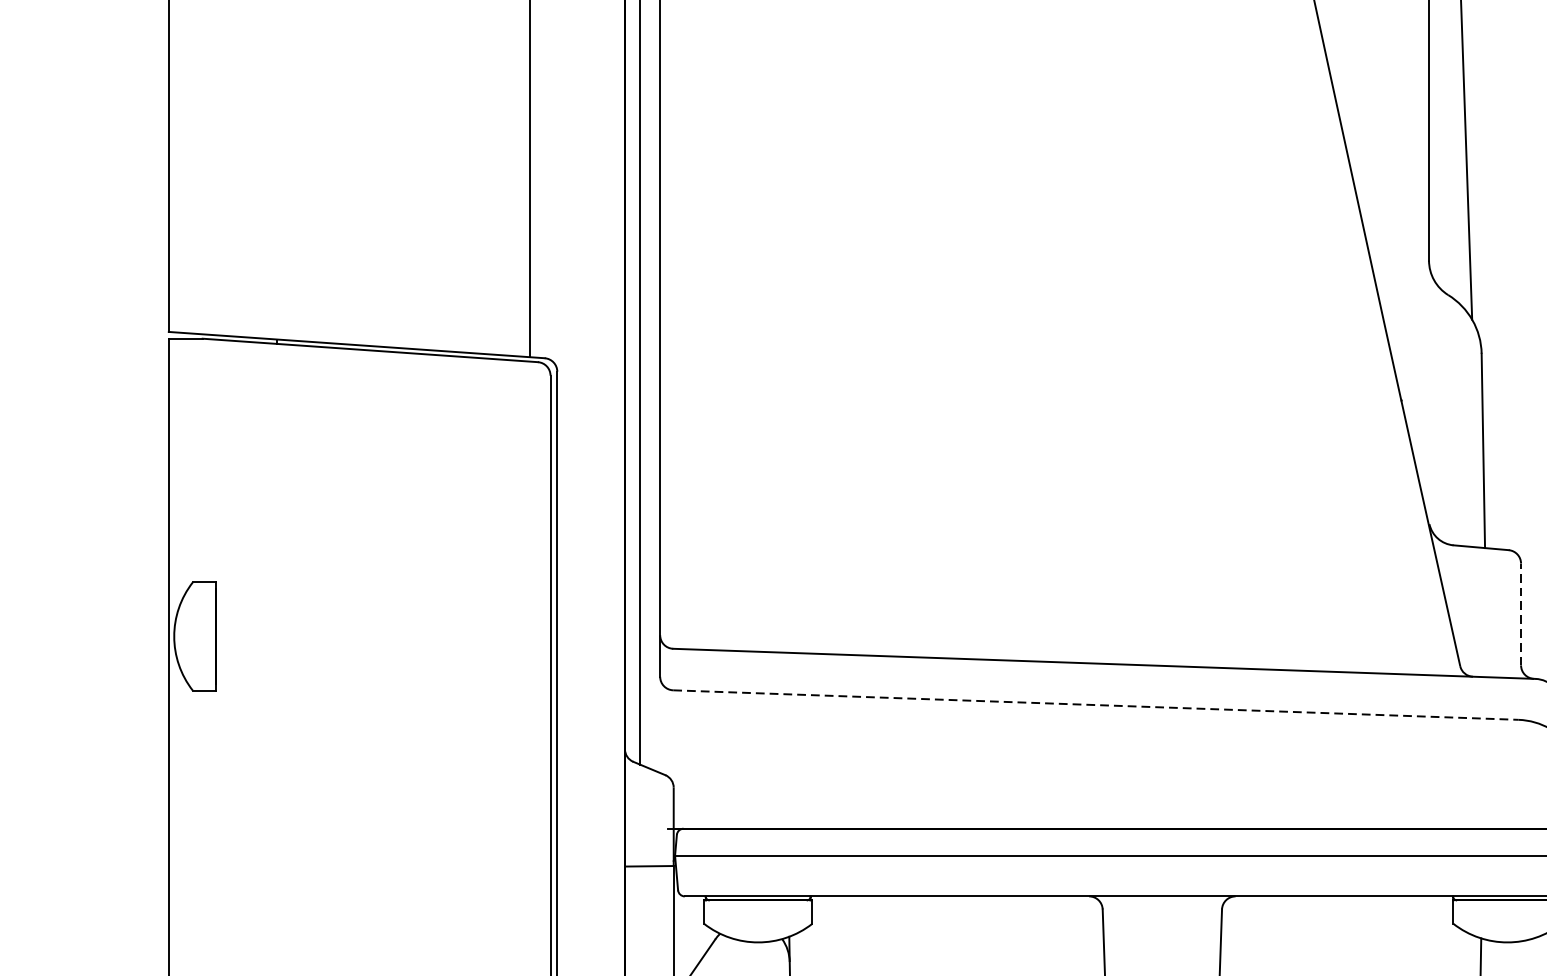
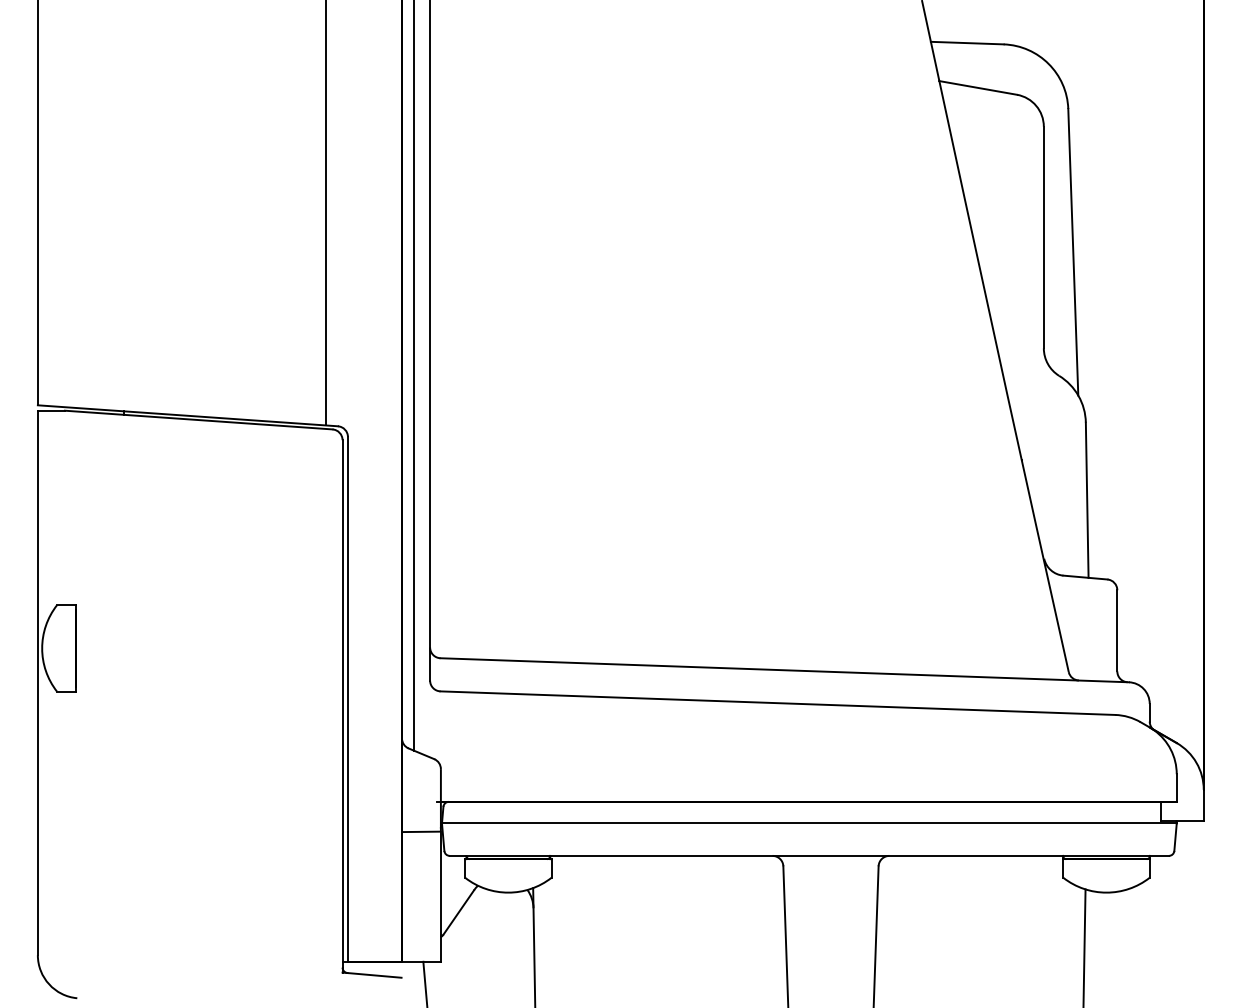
line: (1521, 614) -> (1117, 630), dashed -> solid
line: (1095, 705) -> (777, 703), dashed -> solid

